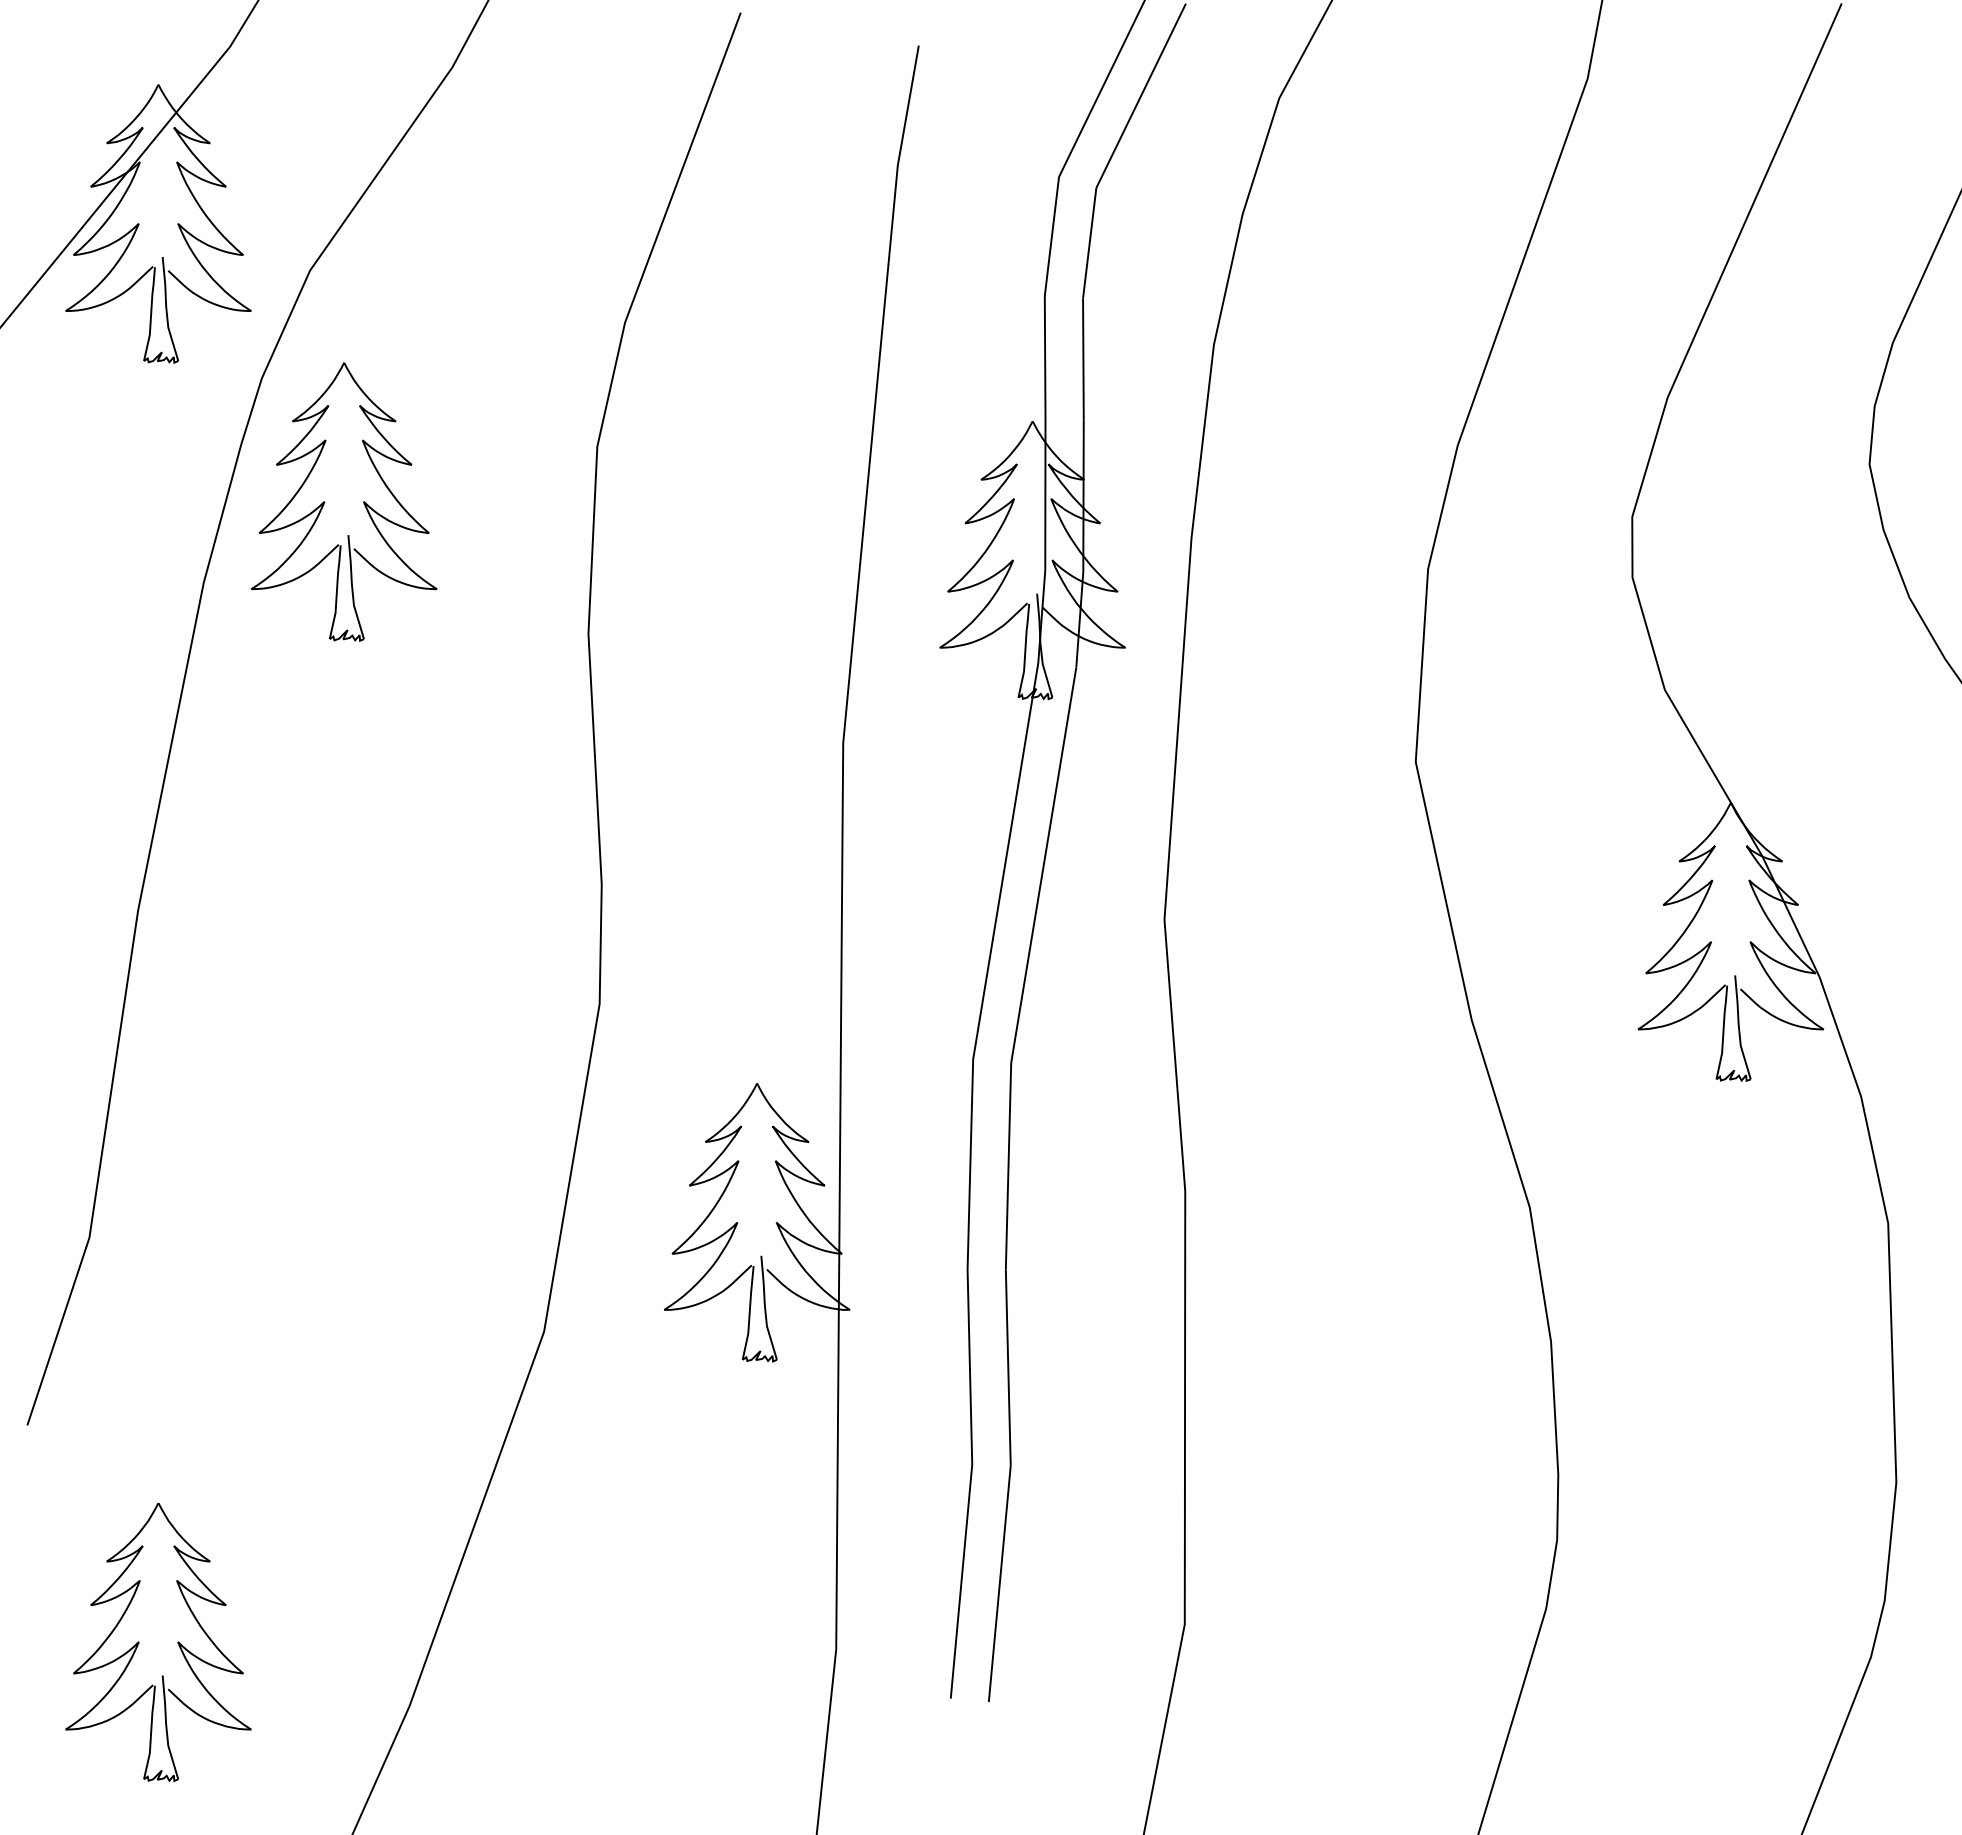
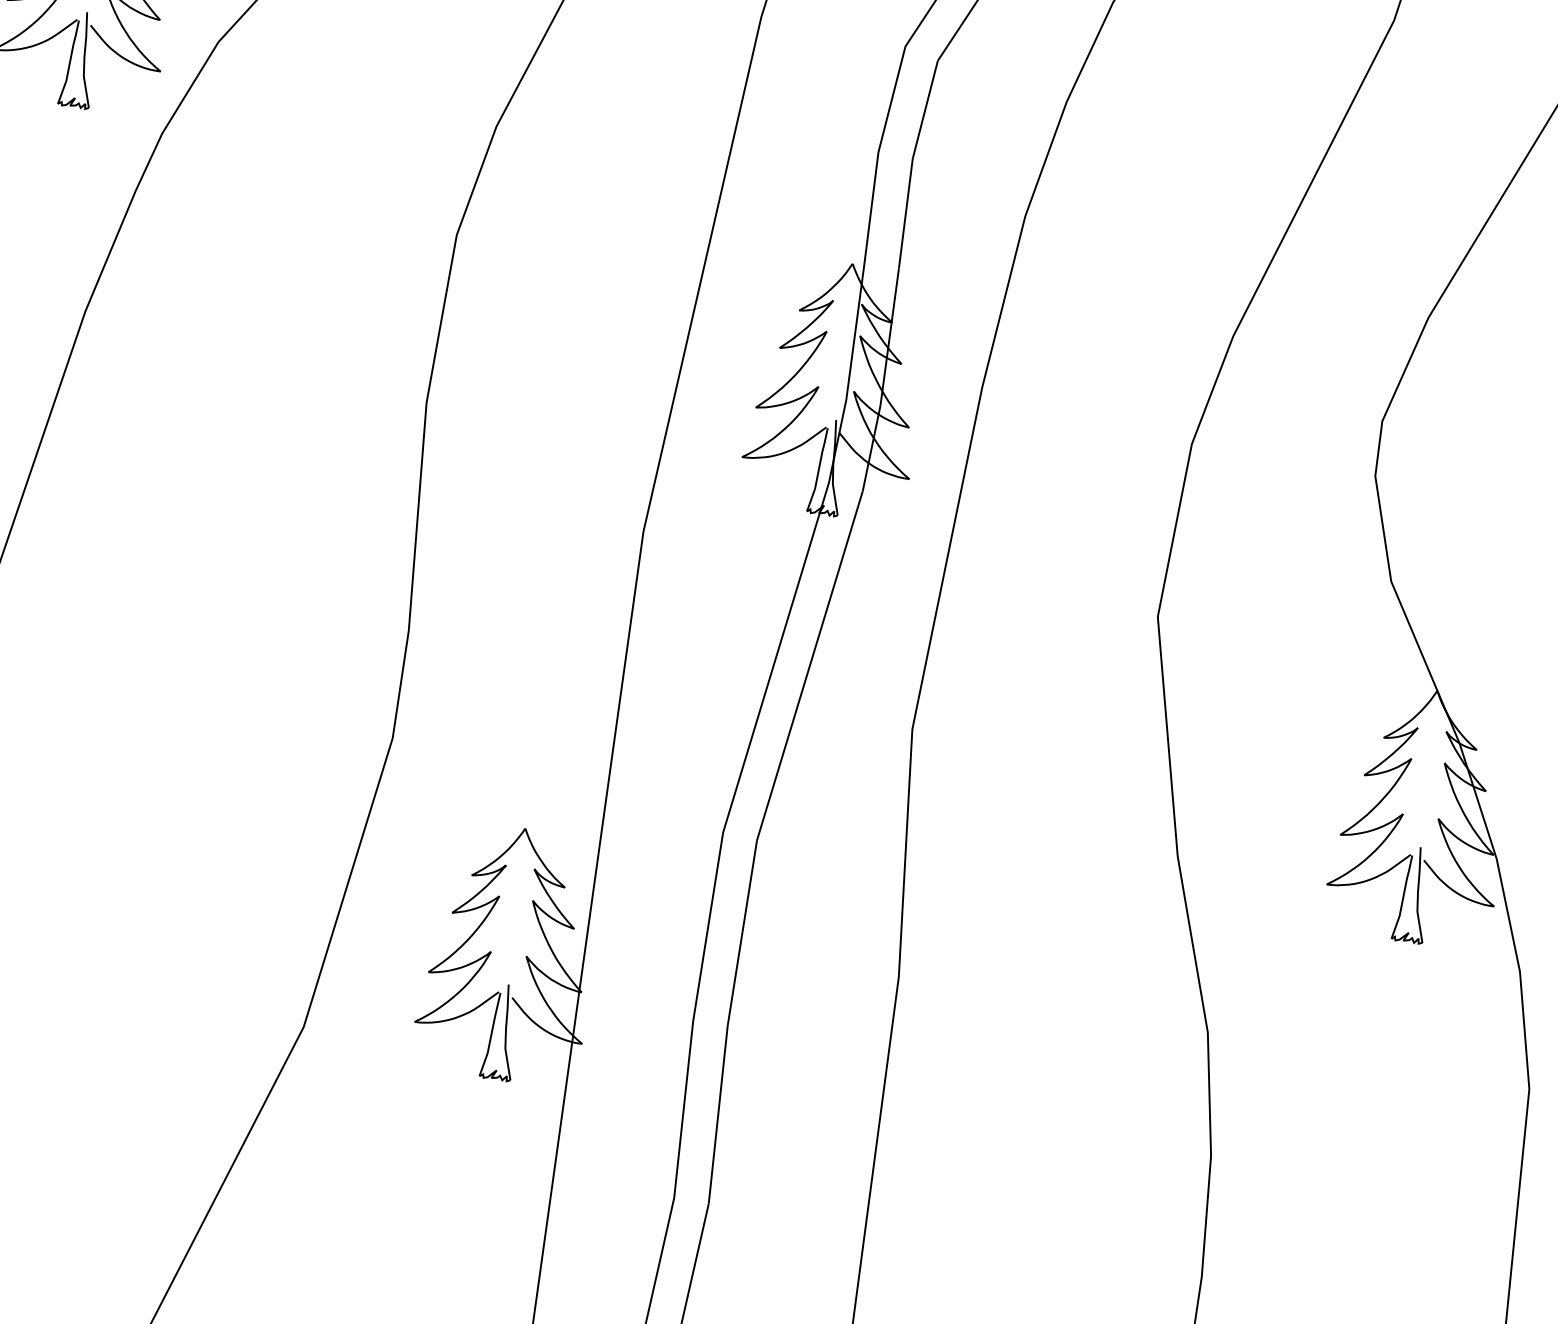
part: (363, 501) -> (239, 256), removed

